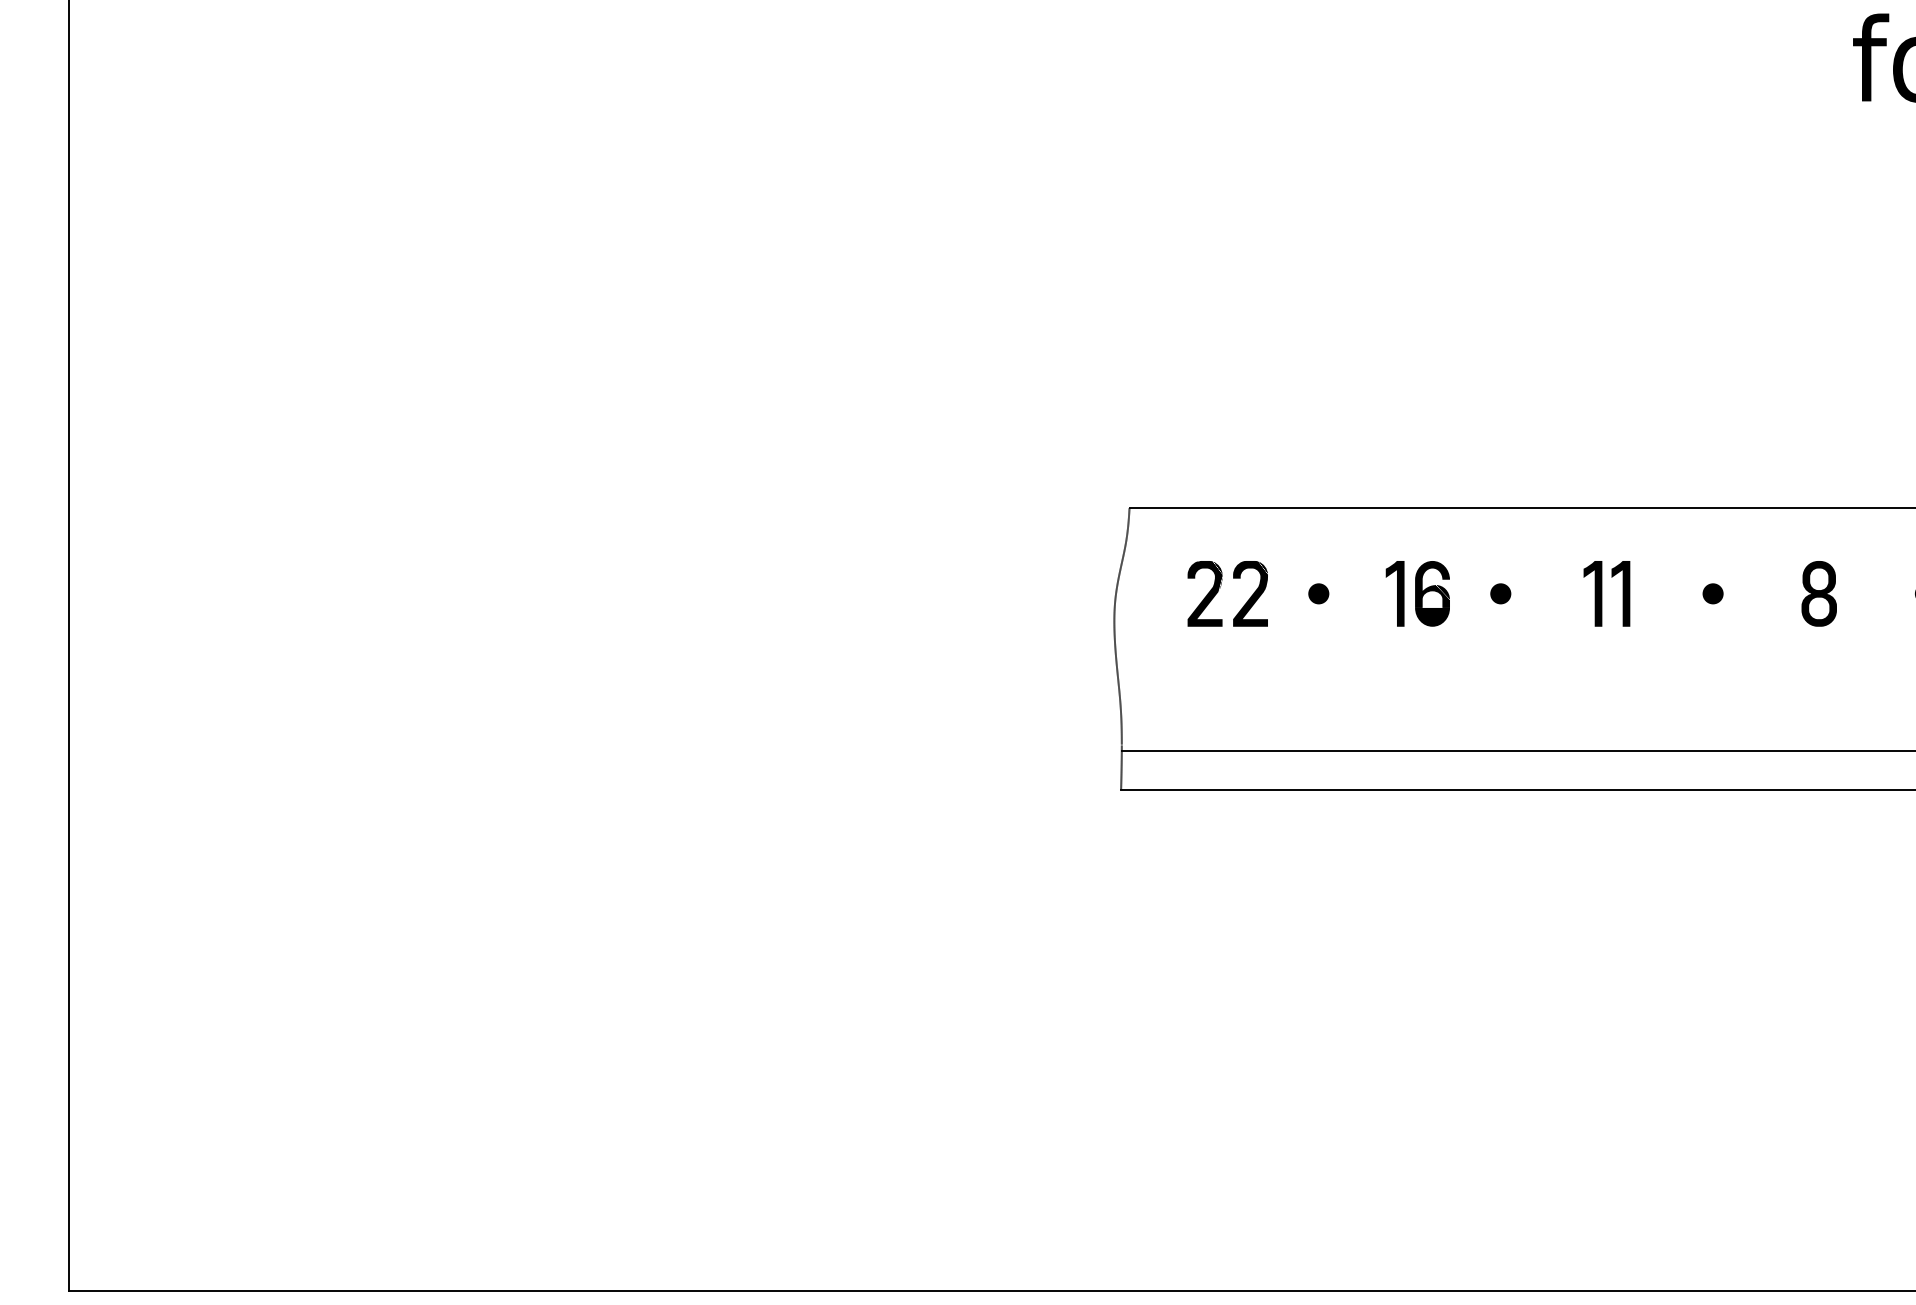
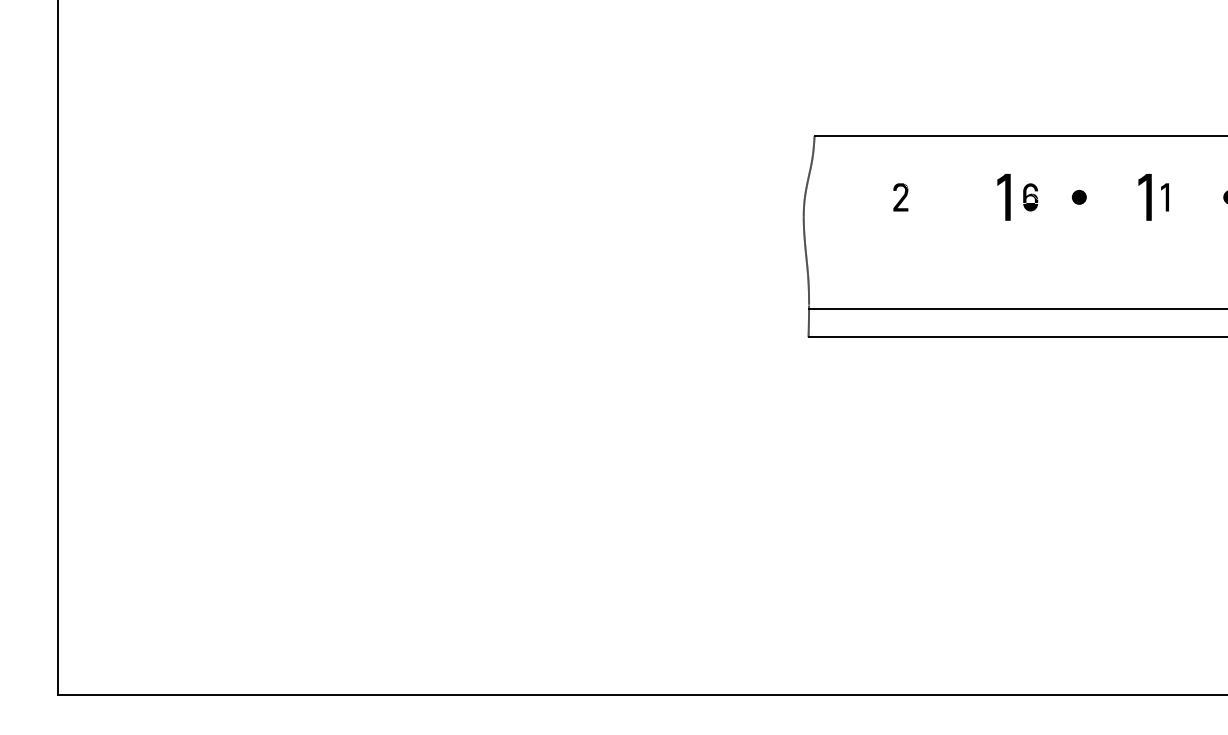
part: (1204, 593) -> (868, 197), removed
part: (1250, 593) -> (900, 197), size x0.6
fill: (1318, 593) -> (949, 197), removed
part: (1432, 593) -> (1030, 197), size x0.6
part: (1620, 593) -> (1164, 197), size x0.6

